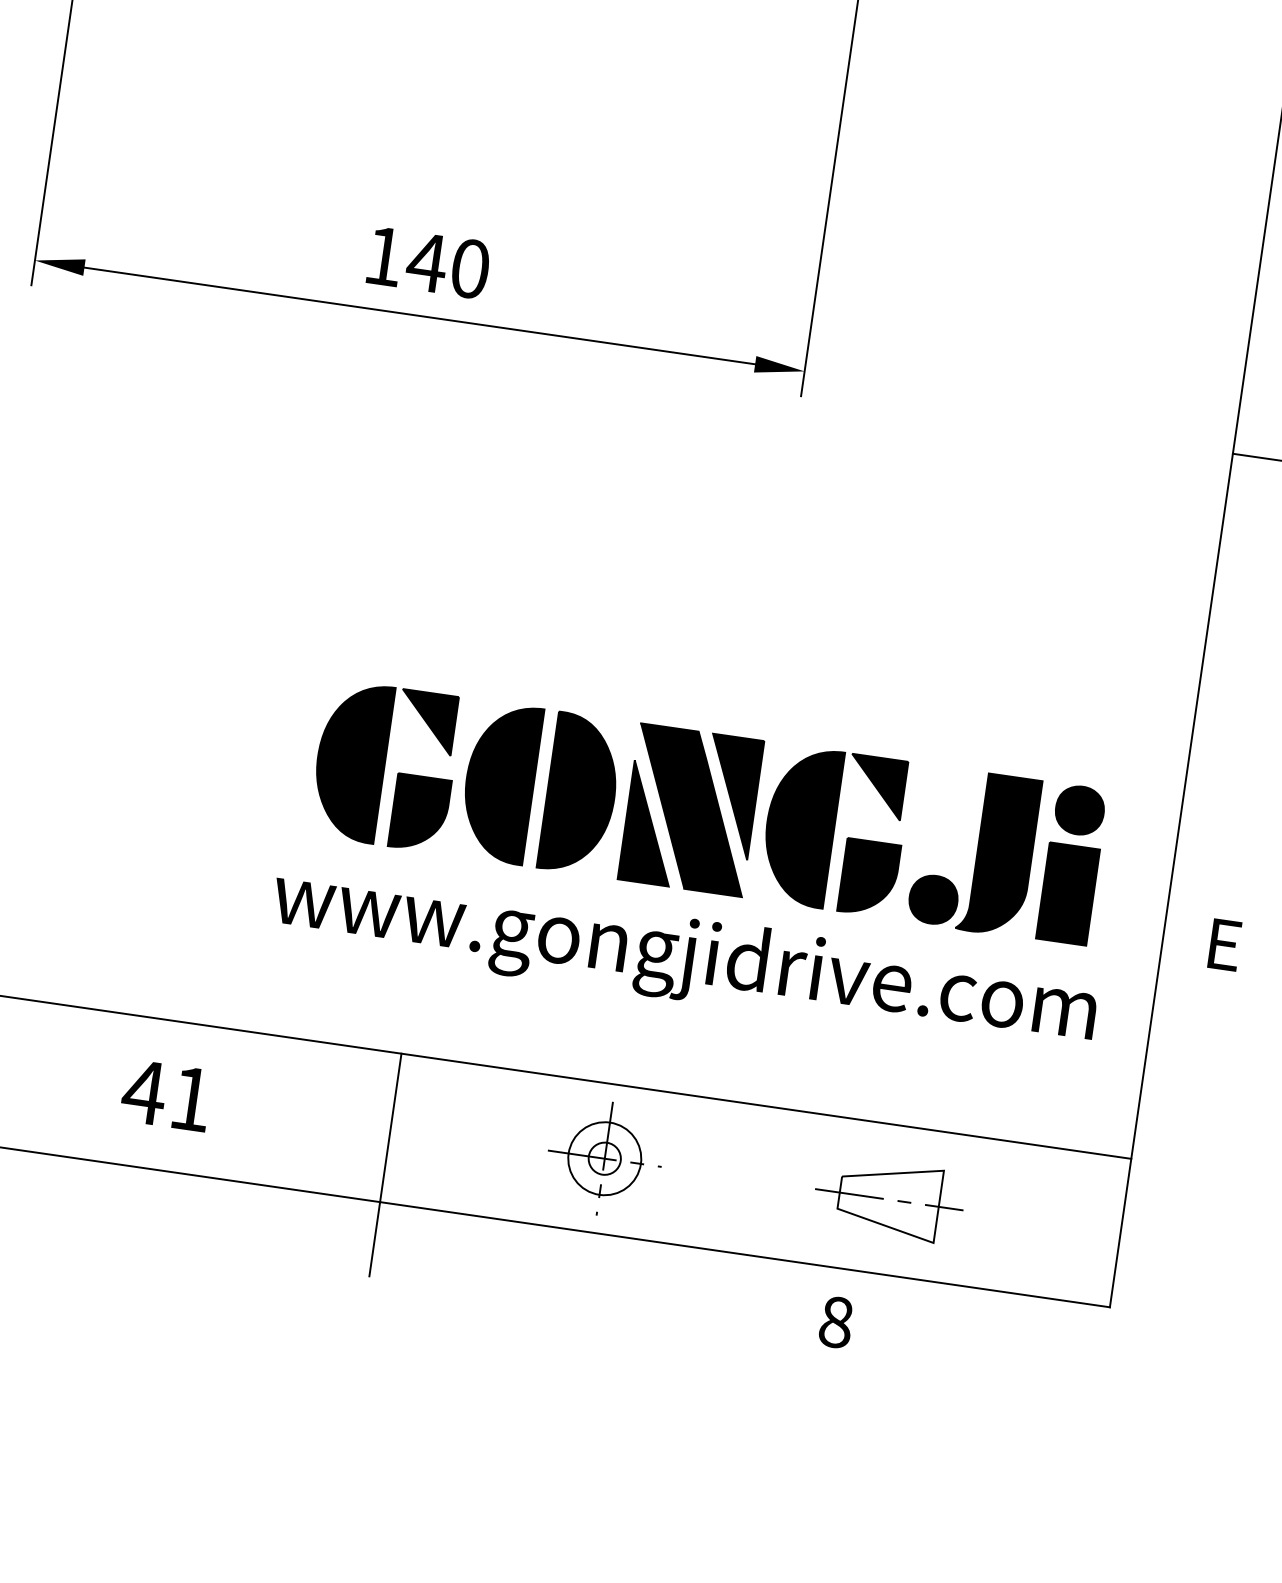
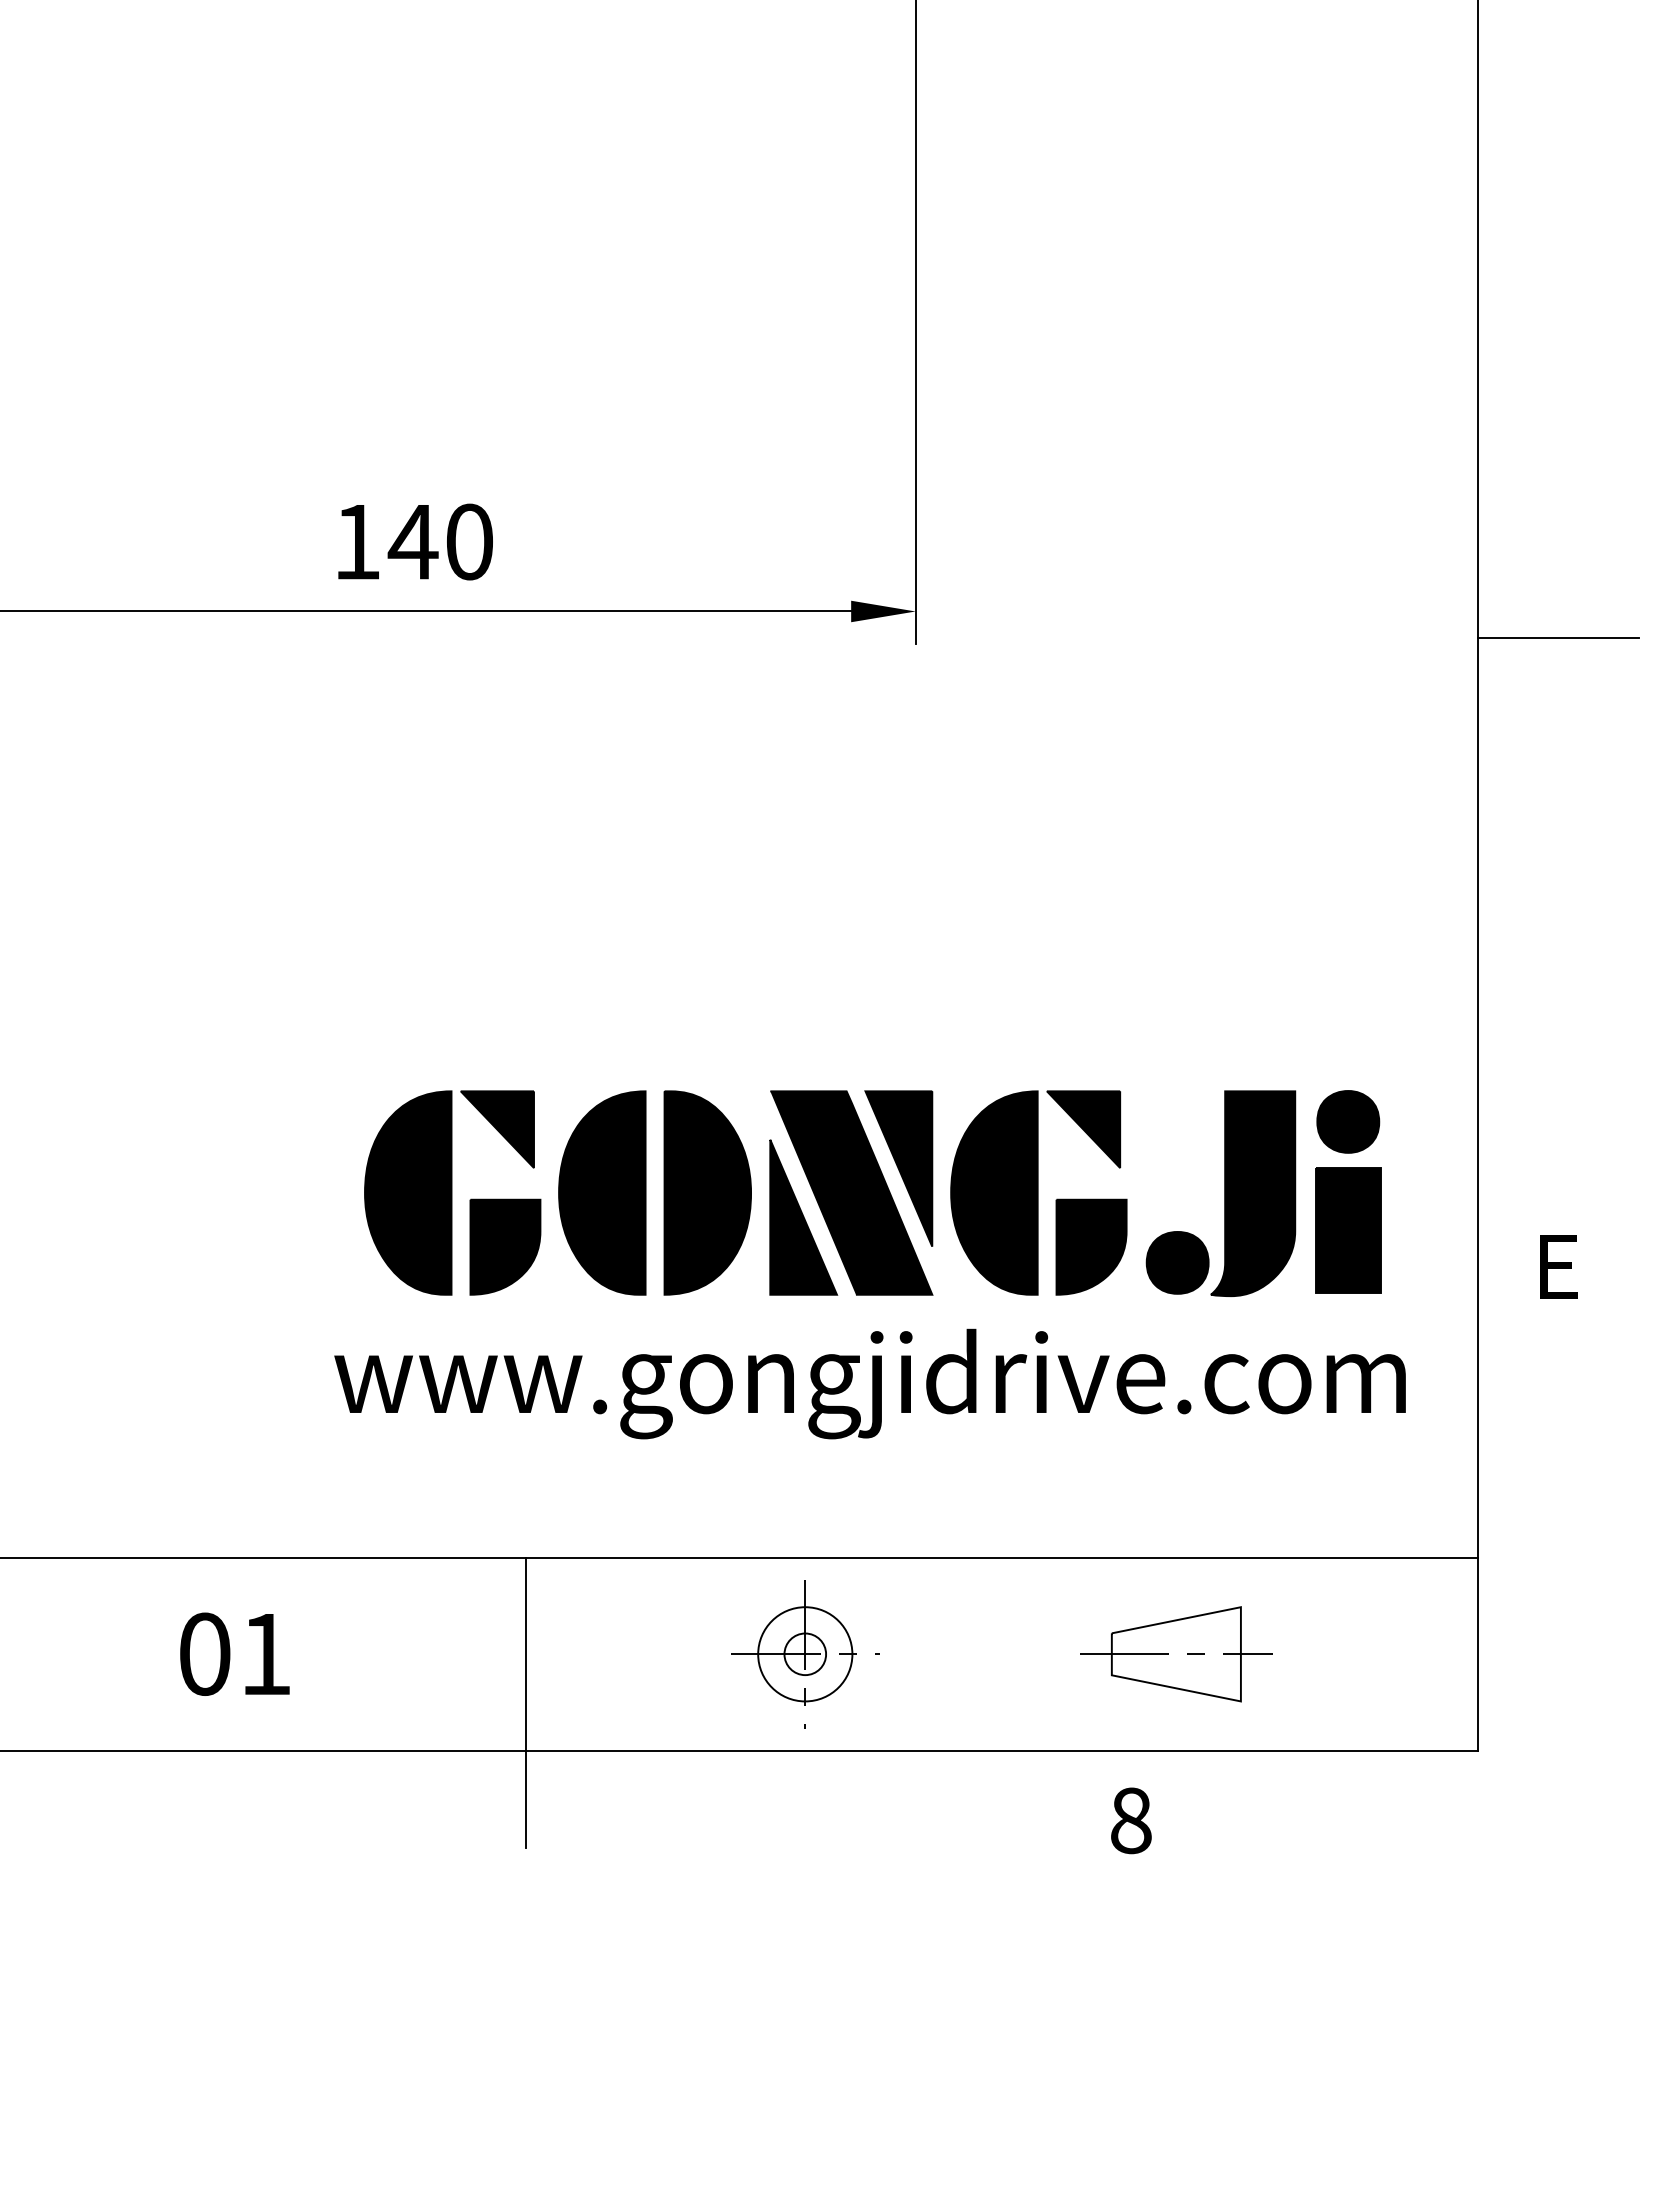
text: (144, 1091) -> (204, 1653), 41 -> 01

